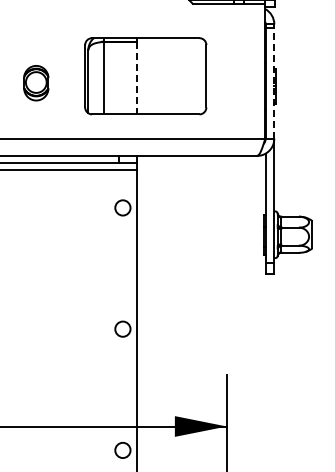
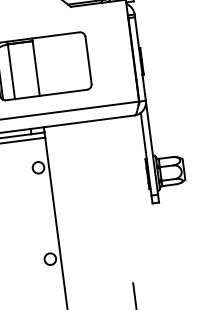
line: (136, 78) -> (36, 68), dashed -> solid
line: (274, 82) -> (140, 58), dashed -> solid

